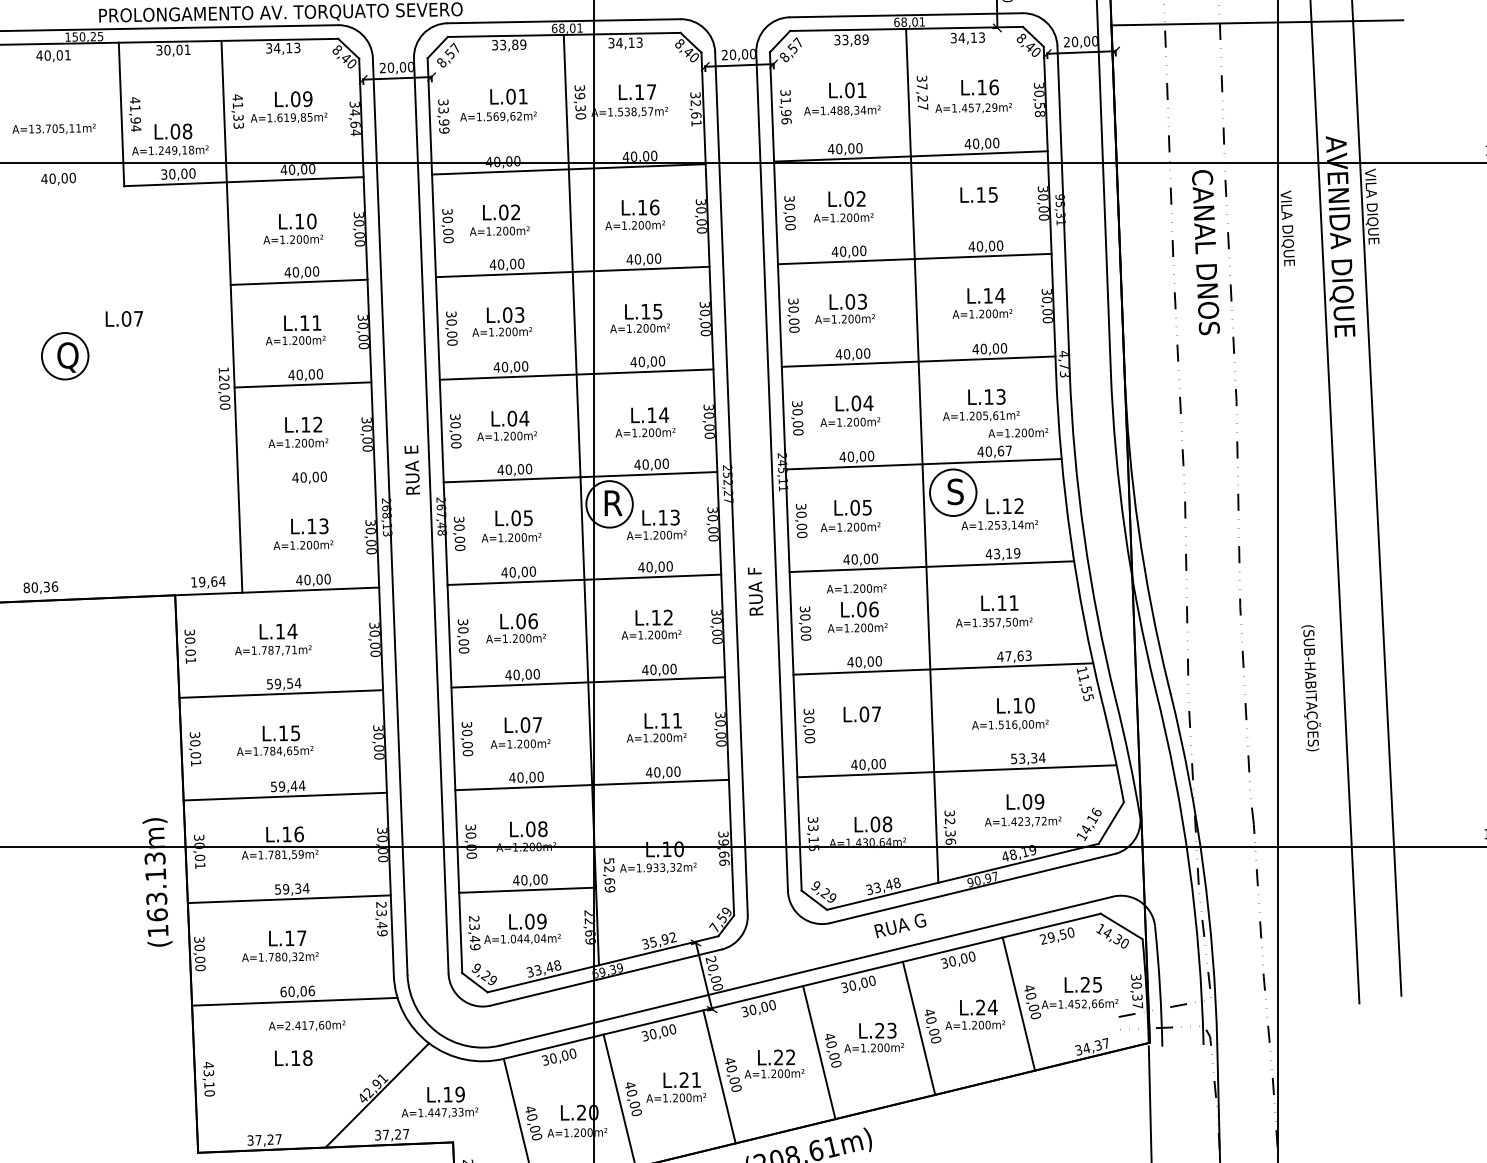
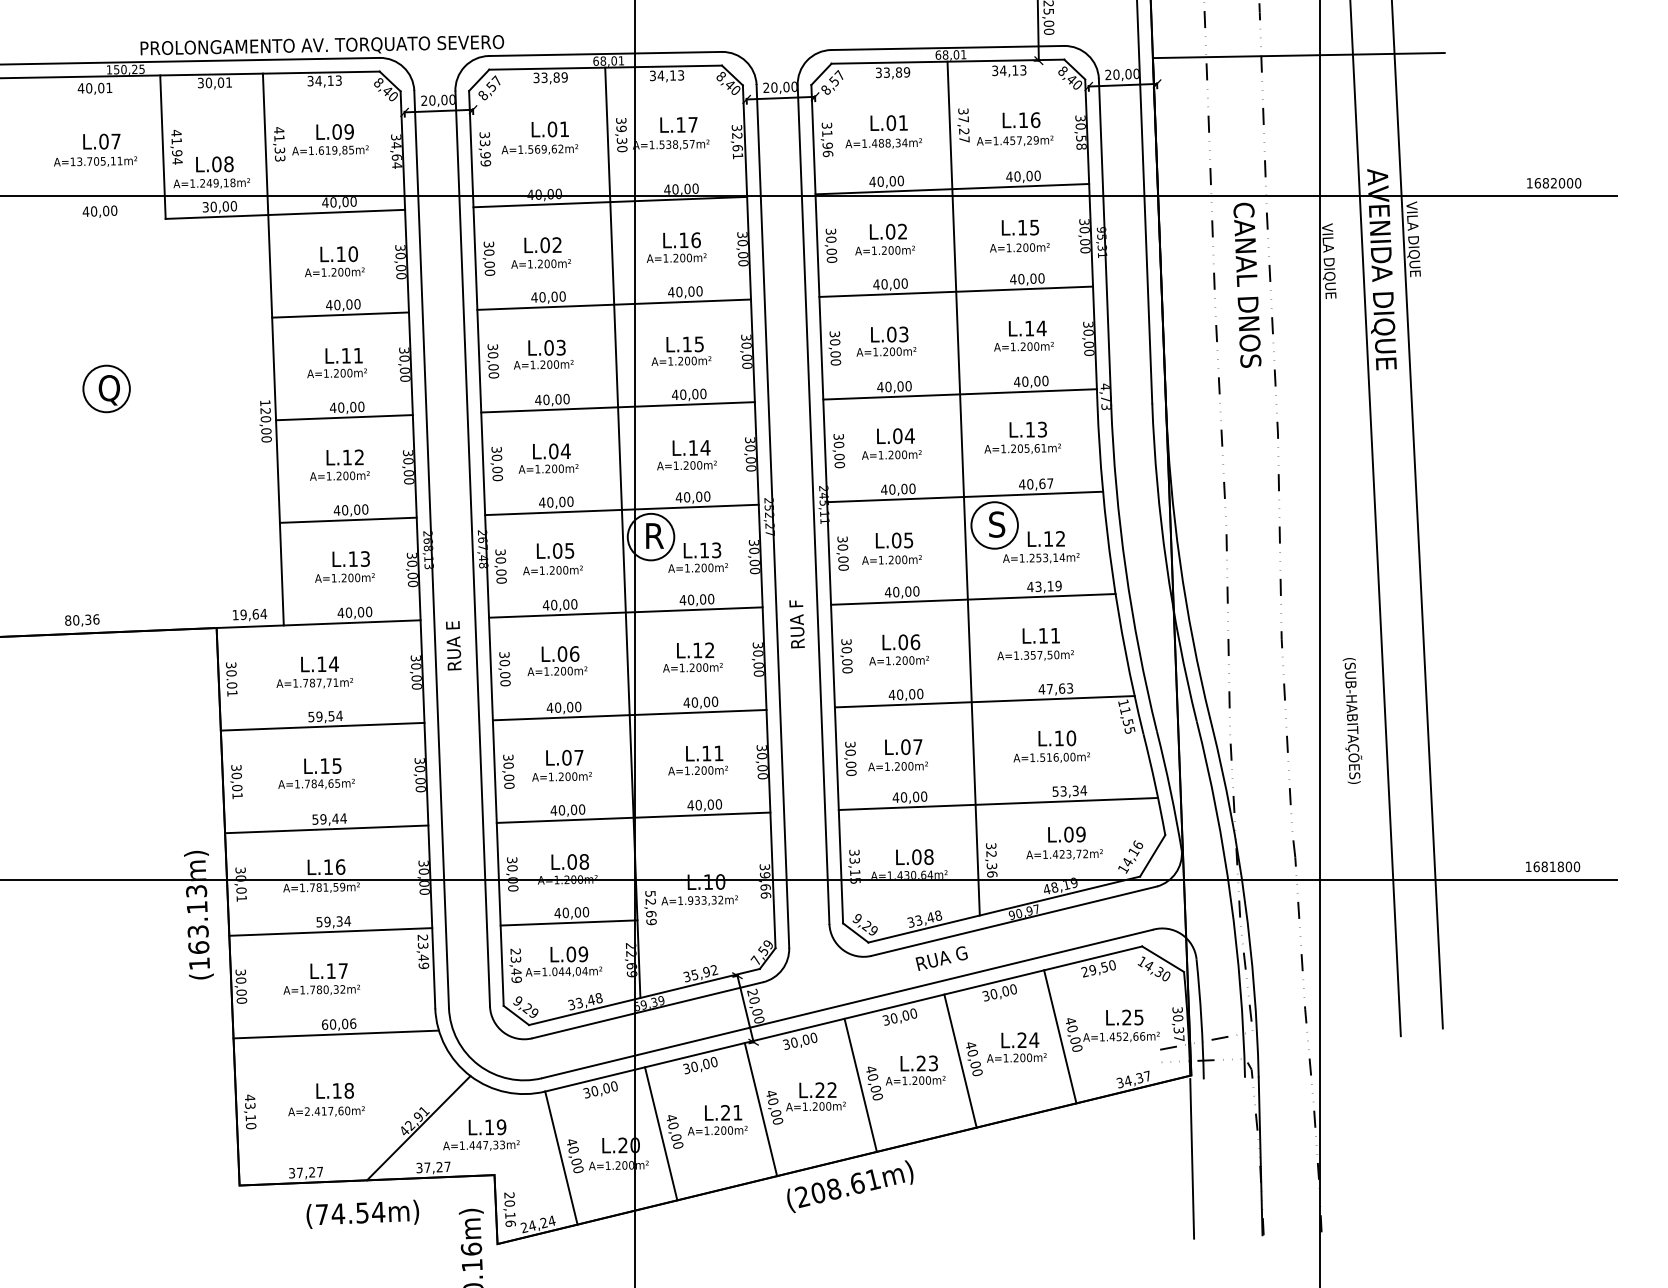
text: (124, 318) -> (101, 141), moved
text: (1018, 432) -> (1019, 247), moved
text: (412, 469) -> (453, 645), moved
line: (306, 486) -> (347, 519), added
text: (856, 588) -> (897, 766), moved
text: (307, 1025) -> (326, 1111), moved

